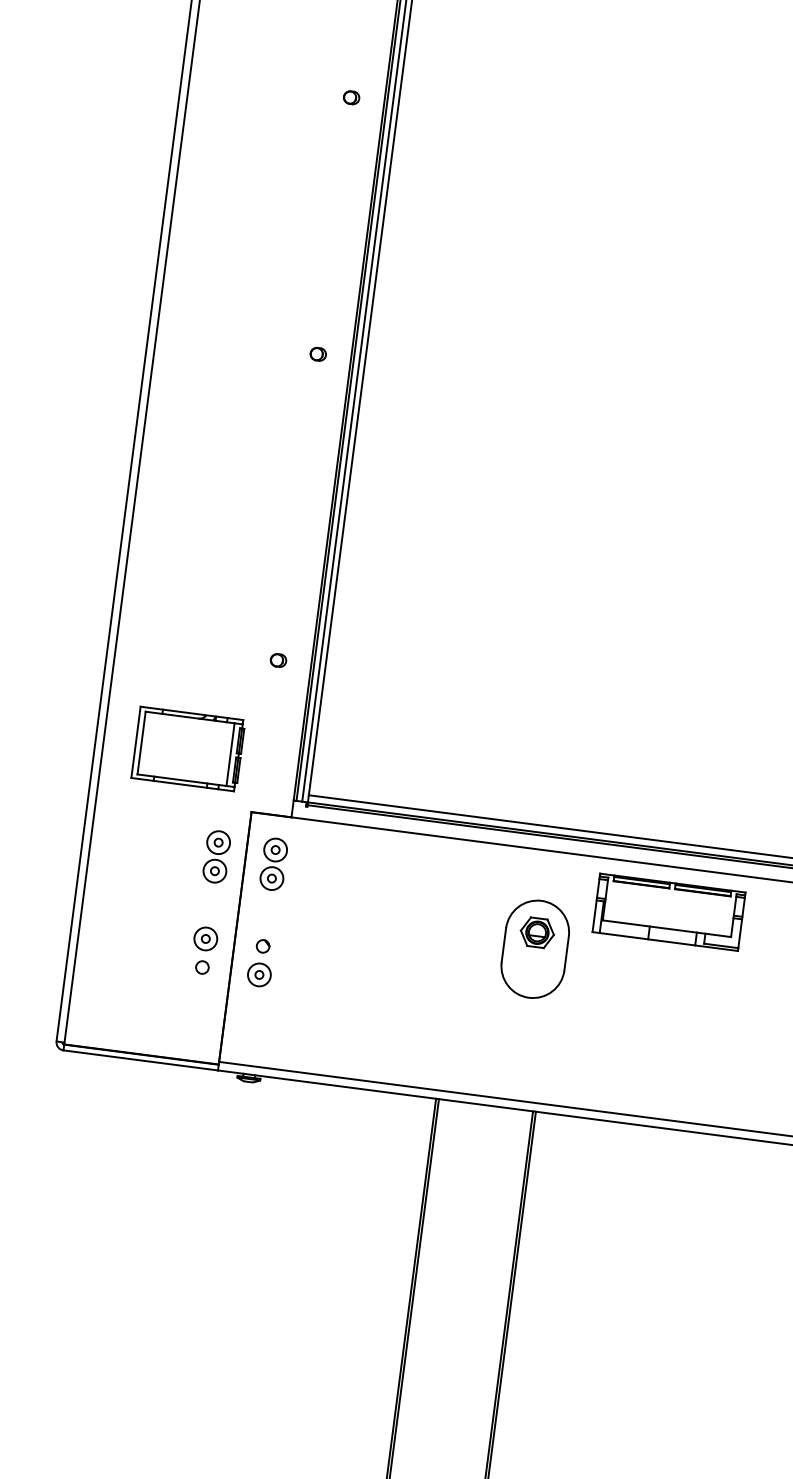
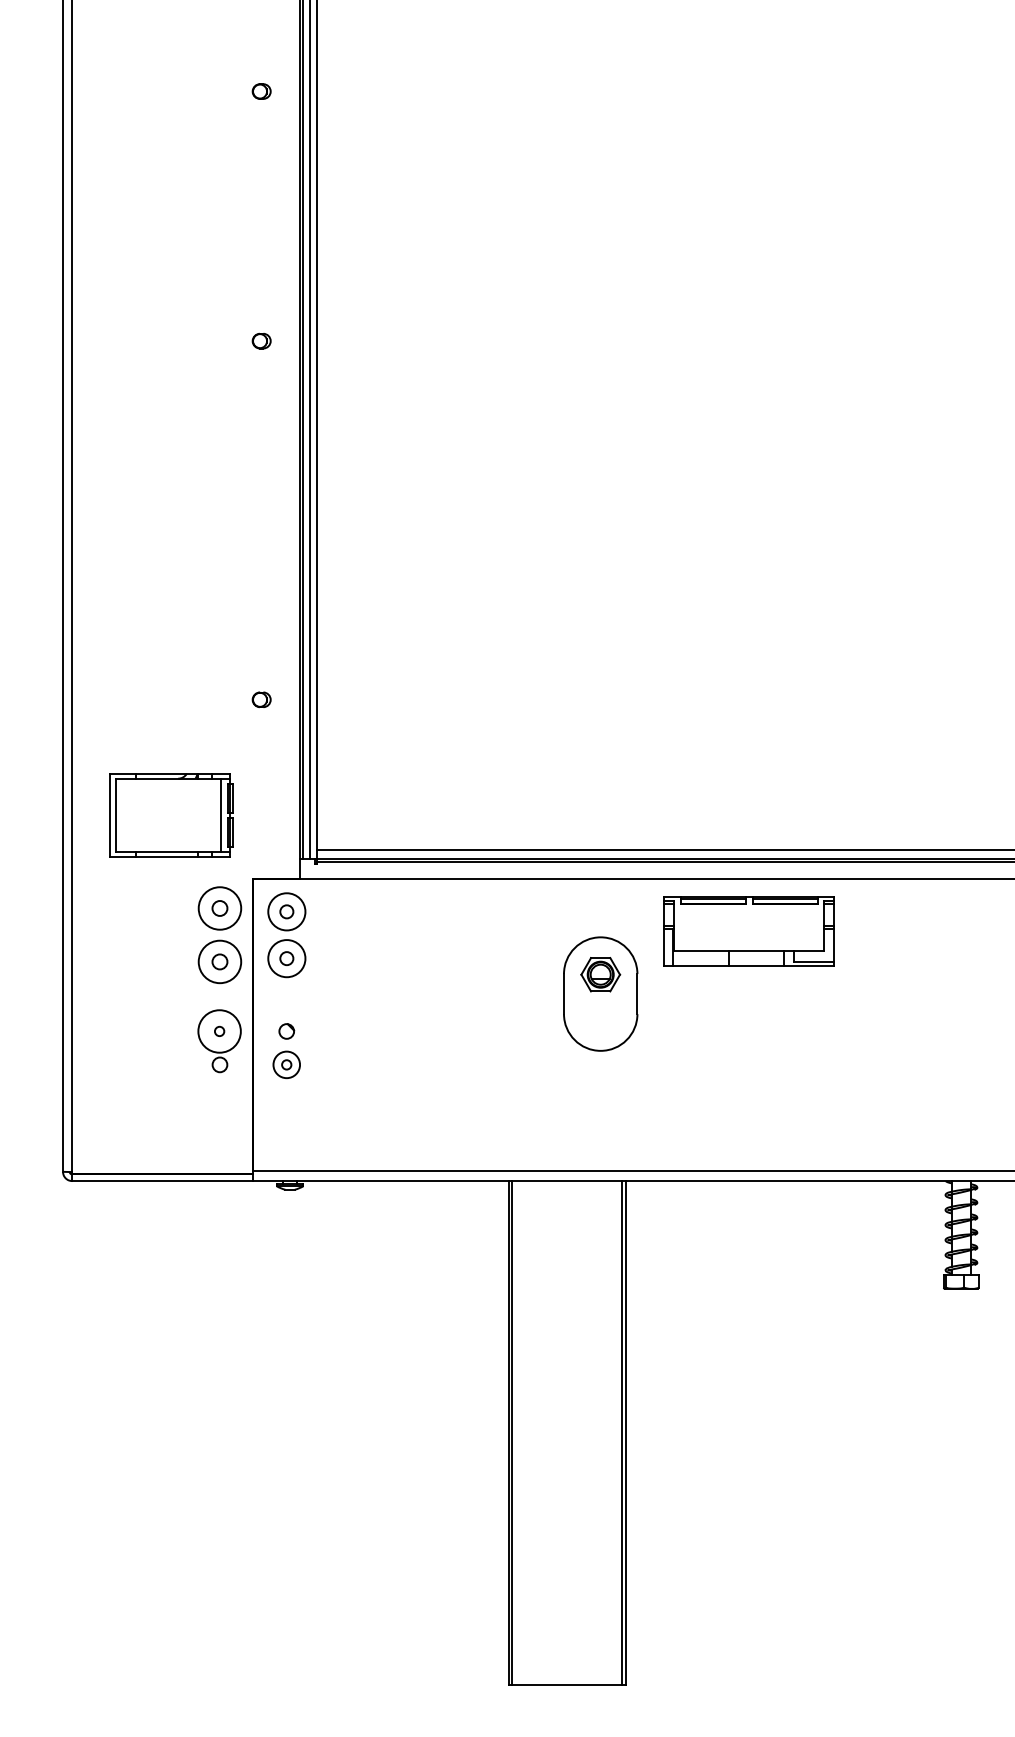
part: (351, 97) -> (261, 91), moved
part: (216, 857) -> (219, 935), size x1.6
part: (273, 864) -> (286, 935), size x1.4
circle: (205, 938) -> (219, 1031), size x1.6

